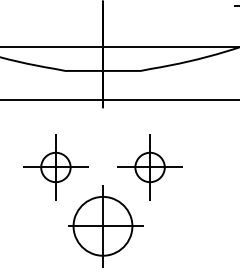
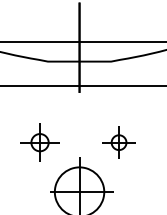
part: (55, 167) -> (39, 142), size x0.7
part: (149, 167) -> (118, 142), size x0.6

